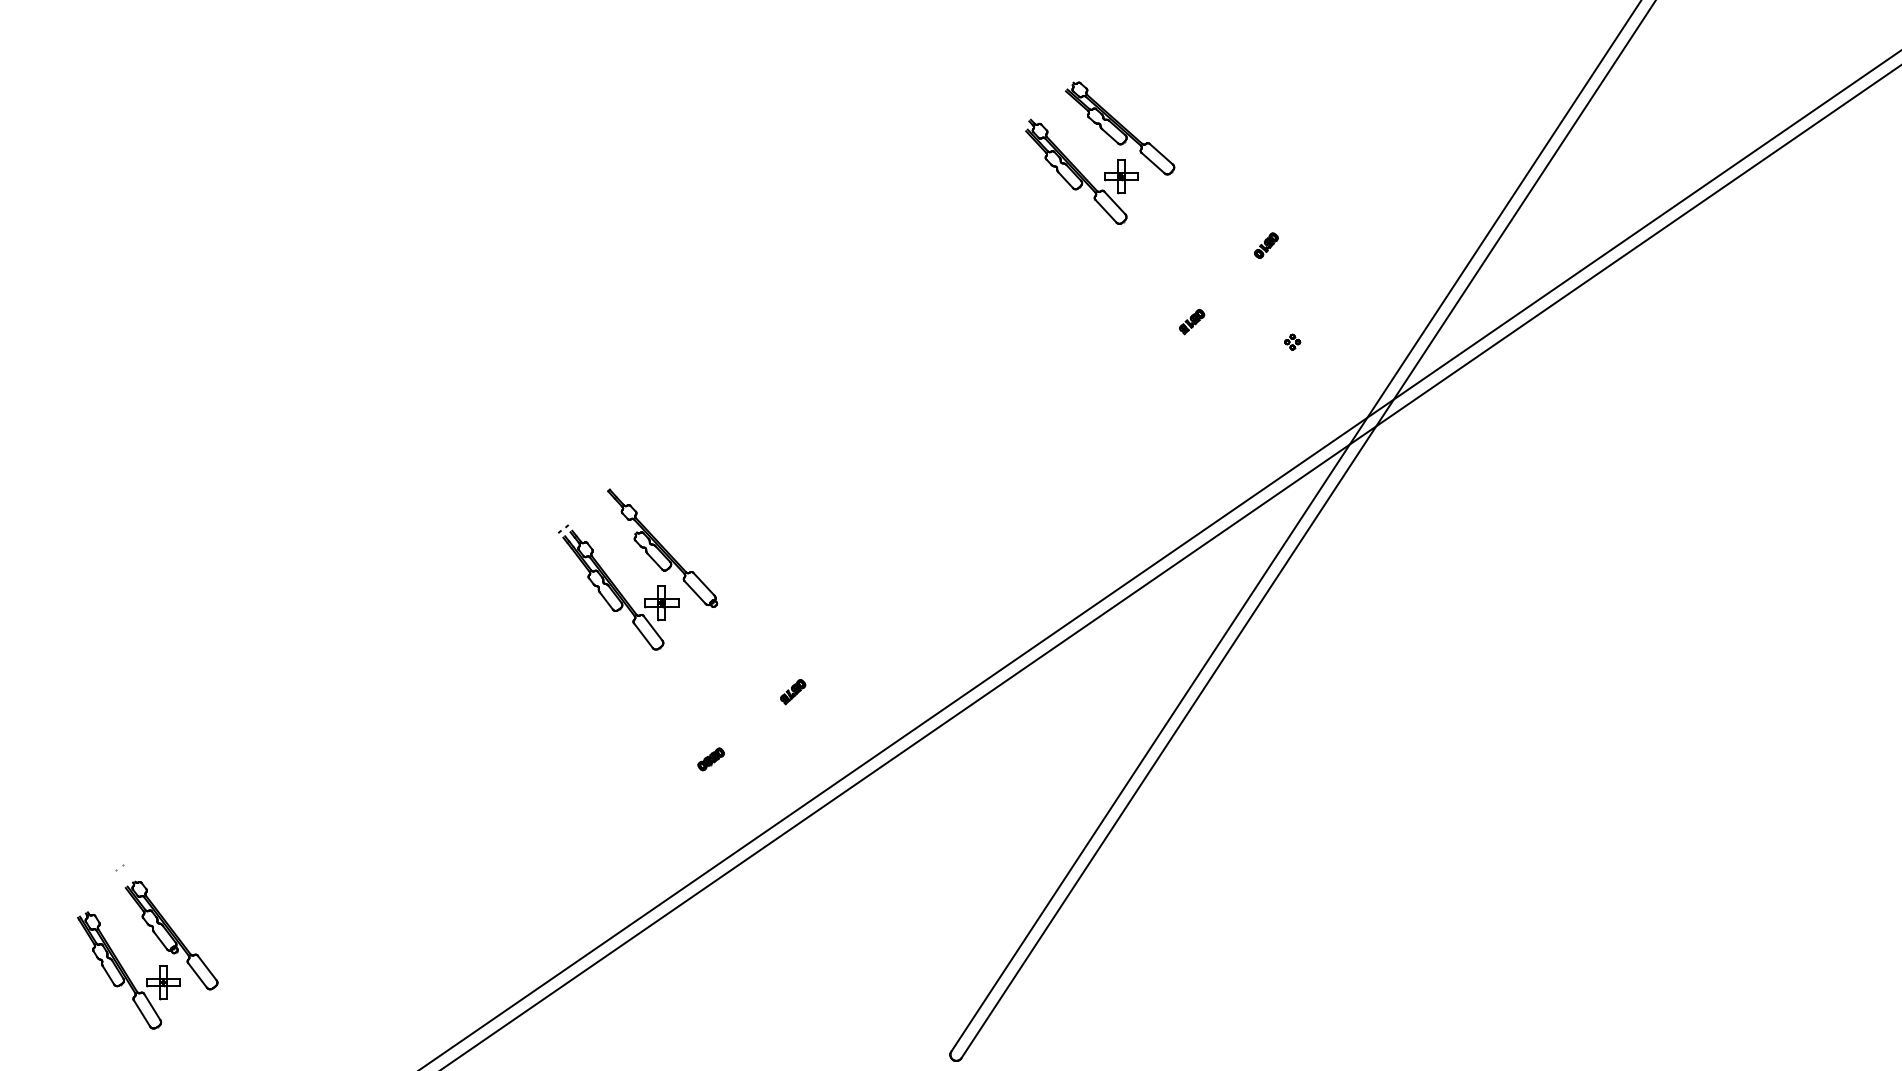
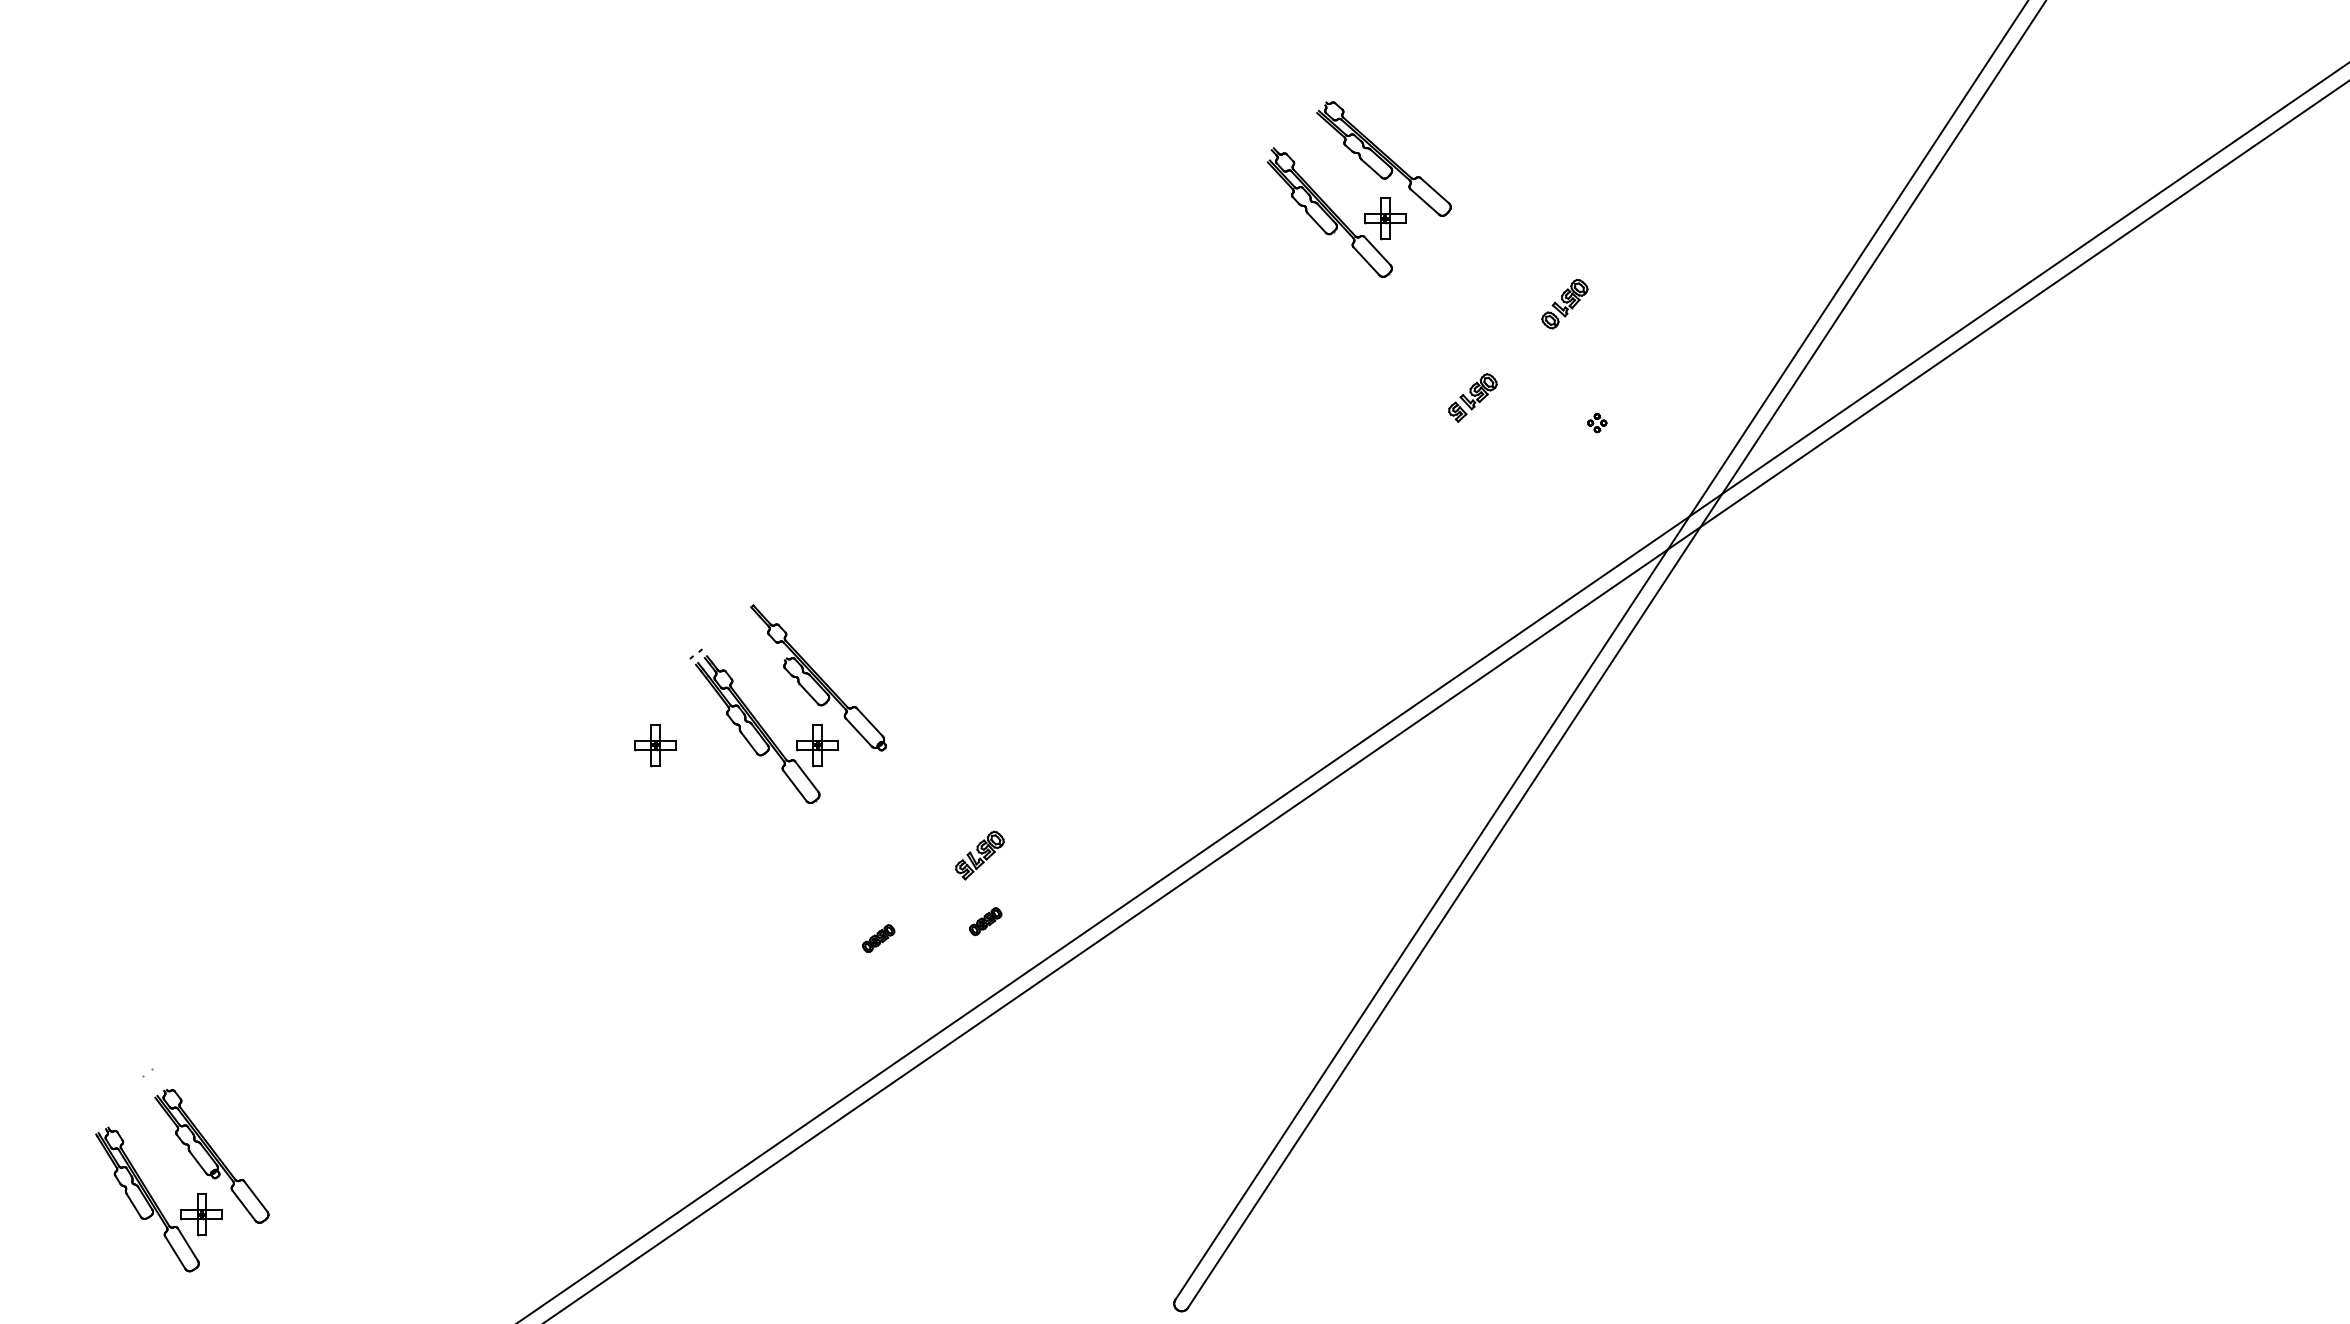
part: (1266, 245) -> (1564, 303), size x1.6
part: (1191, 322) -> (1472, 398), size x1.6
part: (530, 603) -> (655, 745), added
part: (792, 692) -> (979, 855), size x1.6
part: (797, 745) -> (985, 921), added

